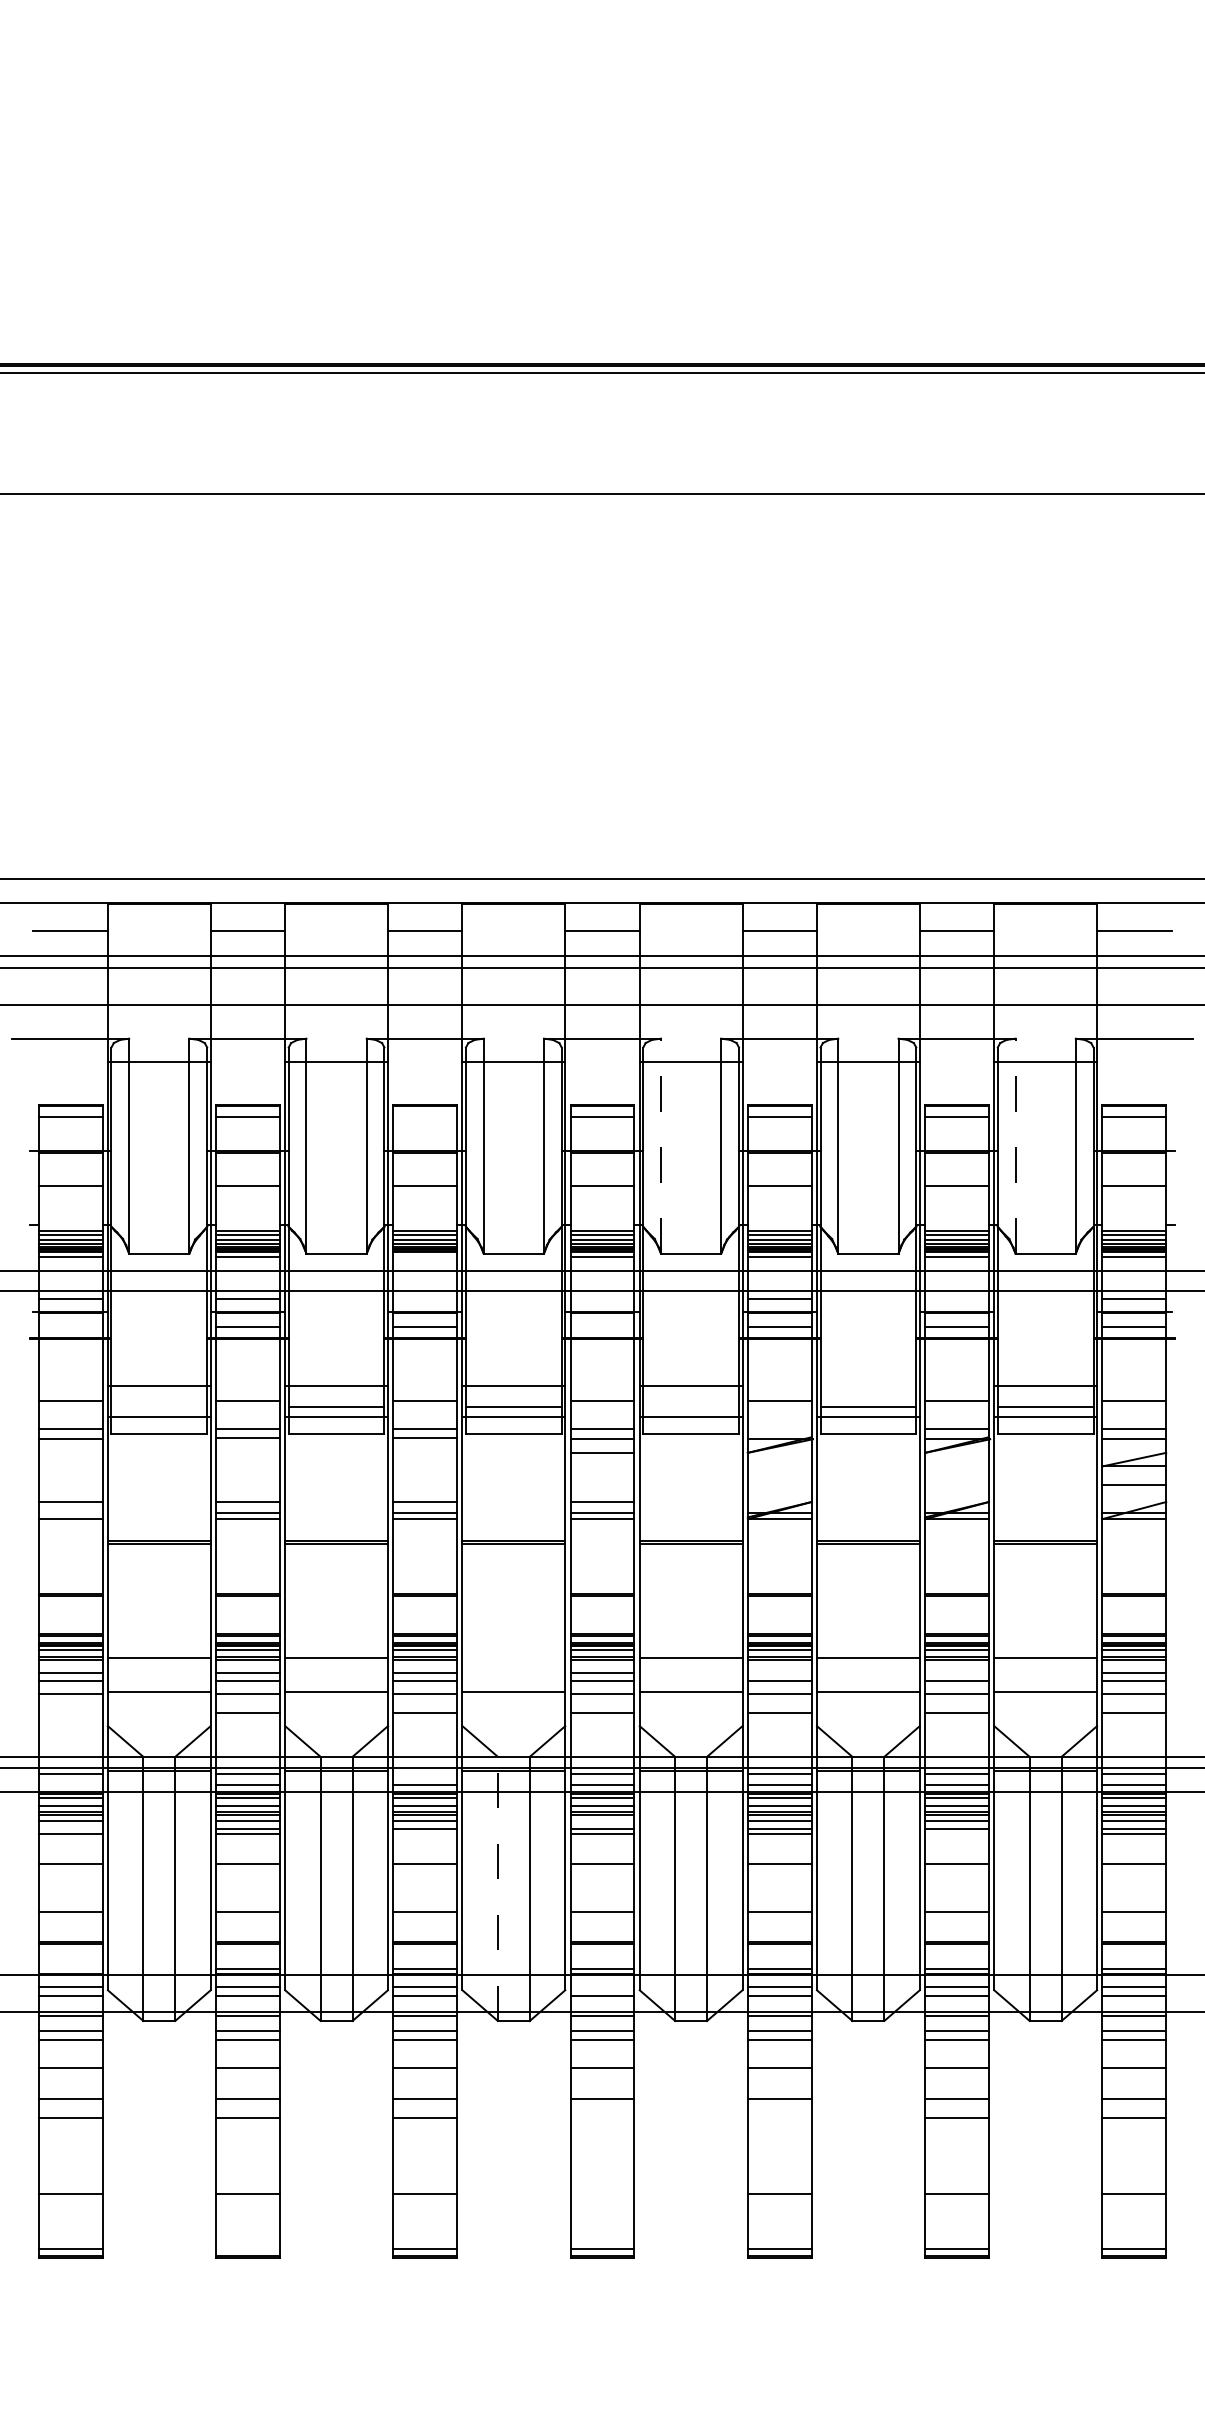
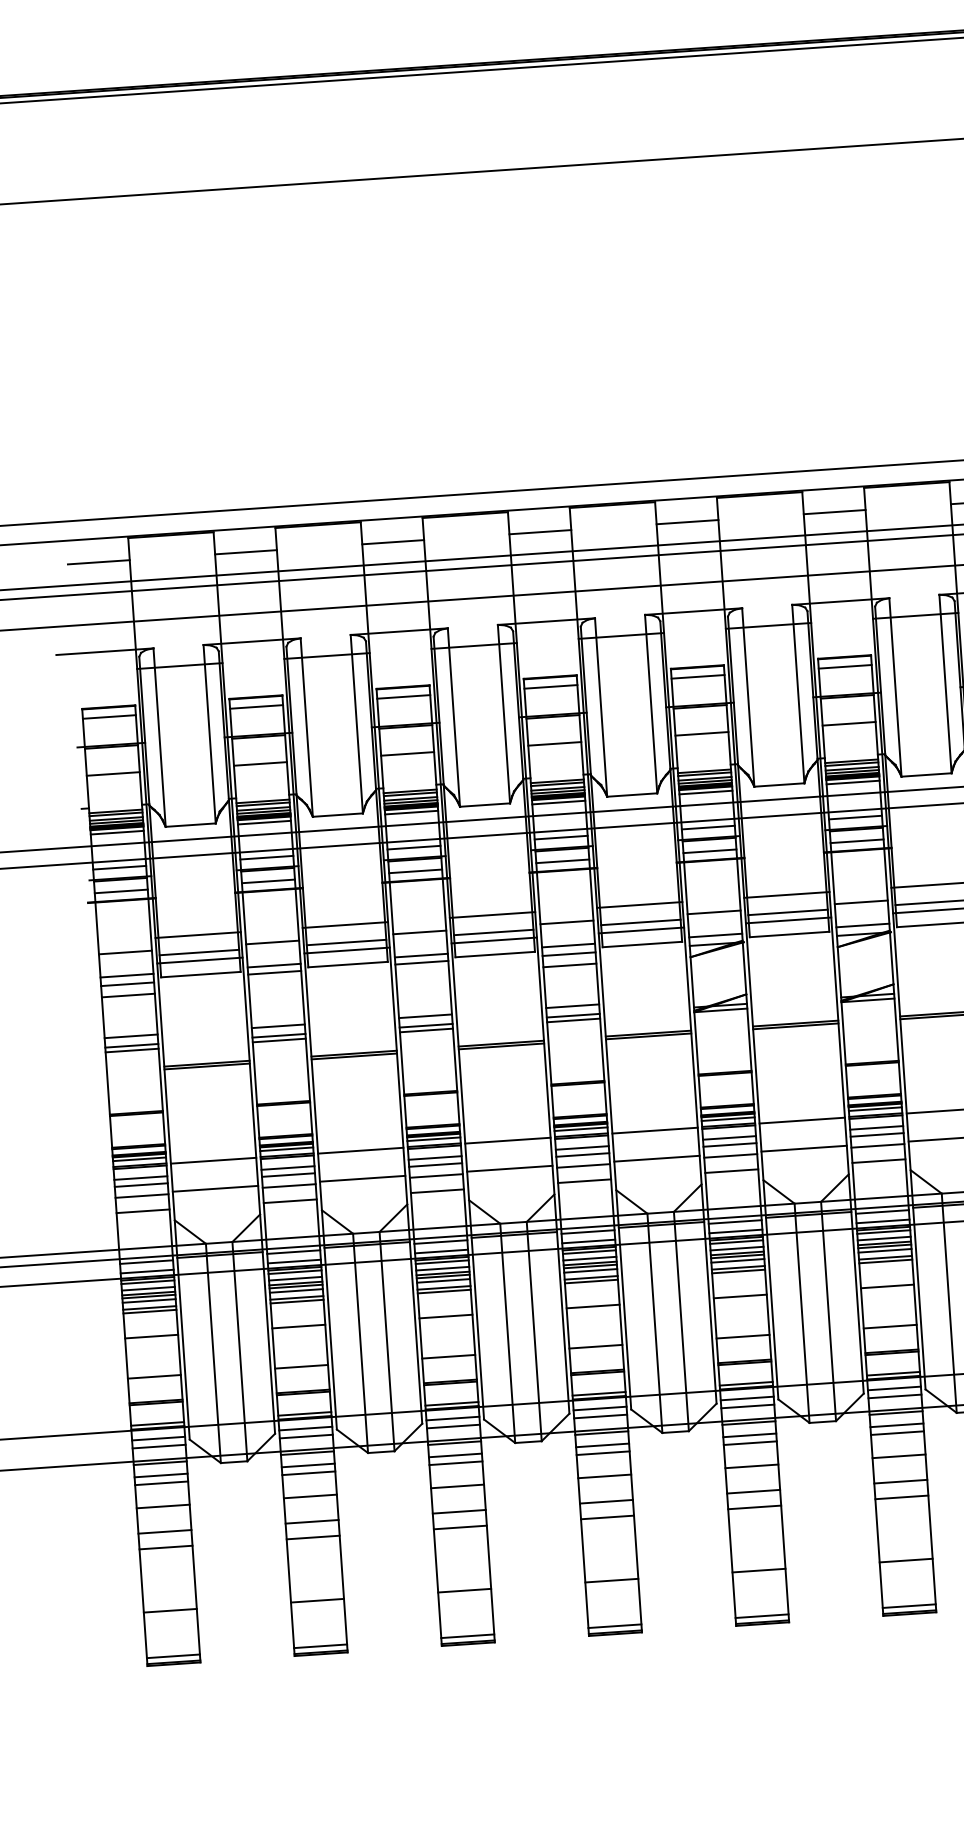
line: (425, 1117) -> (403, 697), added
line: (660, 1145) -> (600, 706), dashed -> solid
line: (1015, 1145) -> (895, 686), dashed -> solid
line: (425, 1256) -> (411, 812), added
line: (425, 1298) -> (414, 847), added
line: (602, 1298) -> (561, 837), added
line: (956, 1298) -> (855, 817), added
line: (70, 1327) -> (121, 891), added
line: (602, 1327) -> (562, 861), added
line: (867, 1386) -> (786, 895), added
line: (159, 1407) -> (199, 952), added
line: (690, 1407) -> (640, 922), added
line: (779, 1428) -> (715, 935), added
line: (70, 1452) -> (128, 995), added
line: (70, 1513) -> (131, 1045), added
line: (513, 1657) -> (507, 1140), added
line: (779, 1672) -> (729, 1137), added
line: (956, 1672) -> (876, 1127), added
line: (70, 1712) -> (142, 1211), added
line: (425, 1773) -> (441, 1241), added
line: (70, 1785) -> (147, 1271), added
line: (602, 1820) -> (590, 1270), added
line: (70, 1829) -> (149, 1308), added
line: (425, 1833) -> (444, 1291), added
line: (956, 1833) -> (885, 1261), added
line: (497, 1888) -> (507, 1333), dashed -> solid
line: (70, 1968) -> (157, 1423), added
line: (602, 1986) -> (600, 1408), added
line: (602, 2117) -> (607, 1517), added
line: (779, 2117) -> (754, 1507), added
line: (602, 2193) -> (611, 1580), added
line: (247, 2248) -> (320, 1646), added

